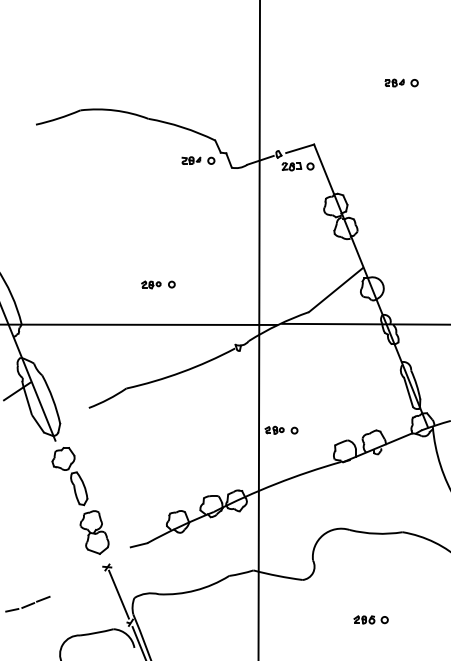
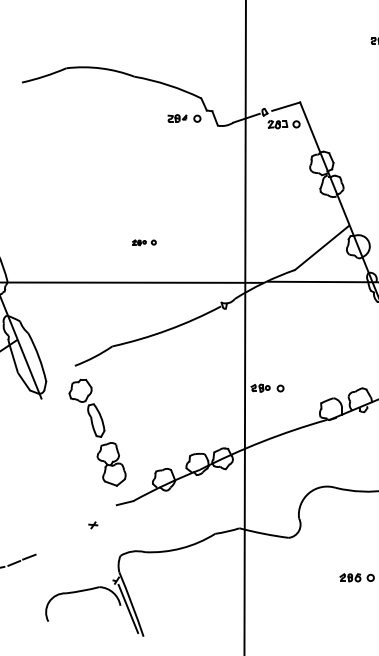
part: (158, 284) -> (144, 242), size x0.7
part: (80, 500) -> (97, 432), moved
line: (118, 594) -> (104, 552), removed

